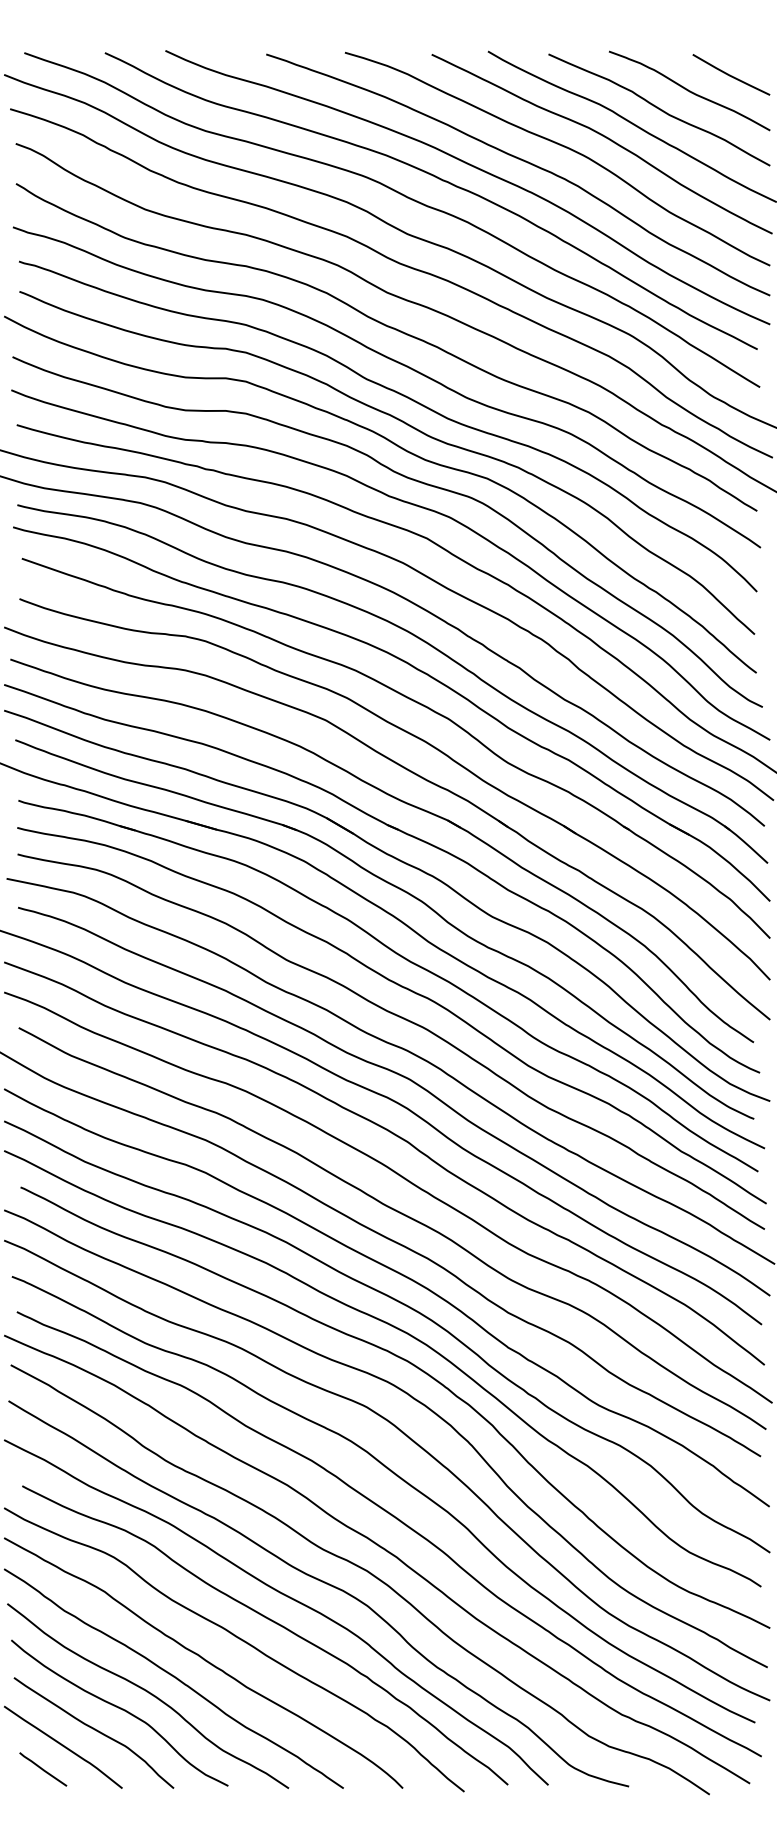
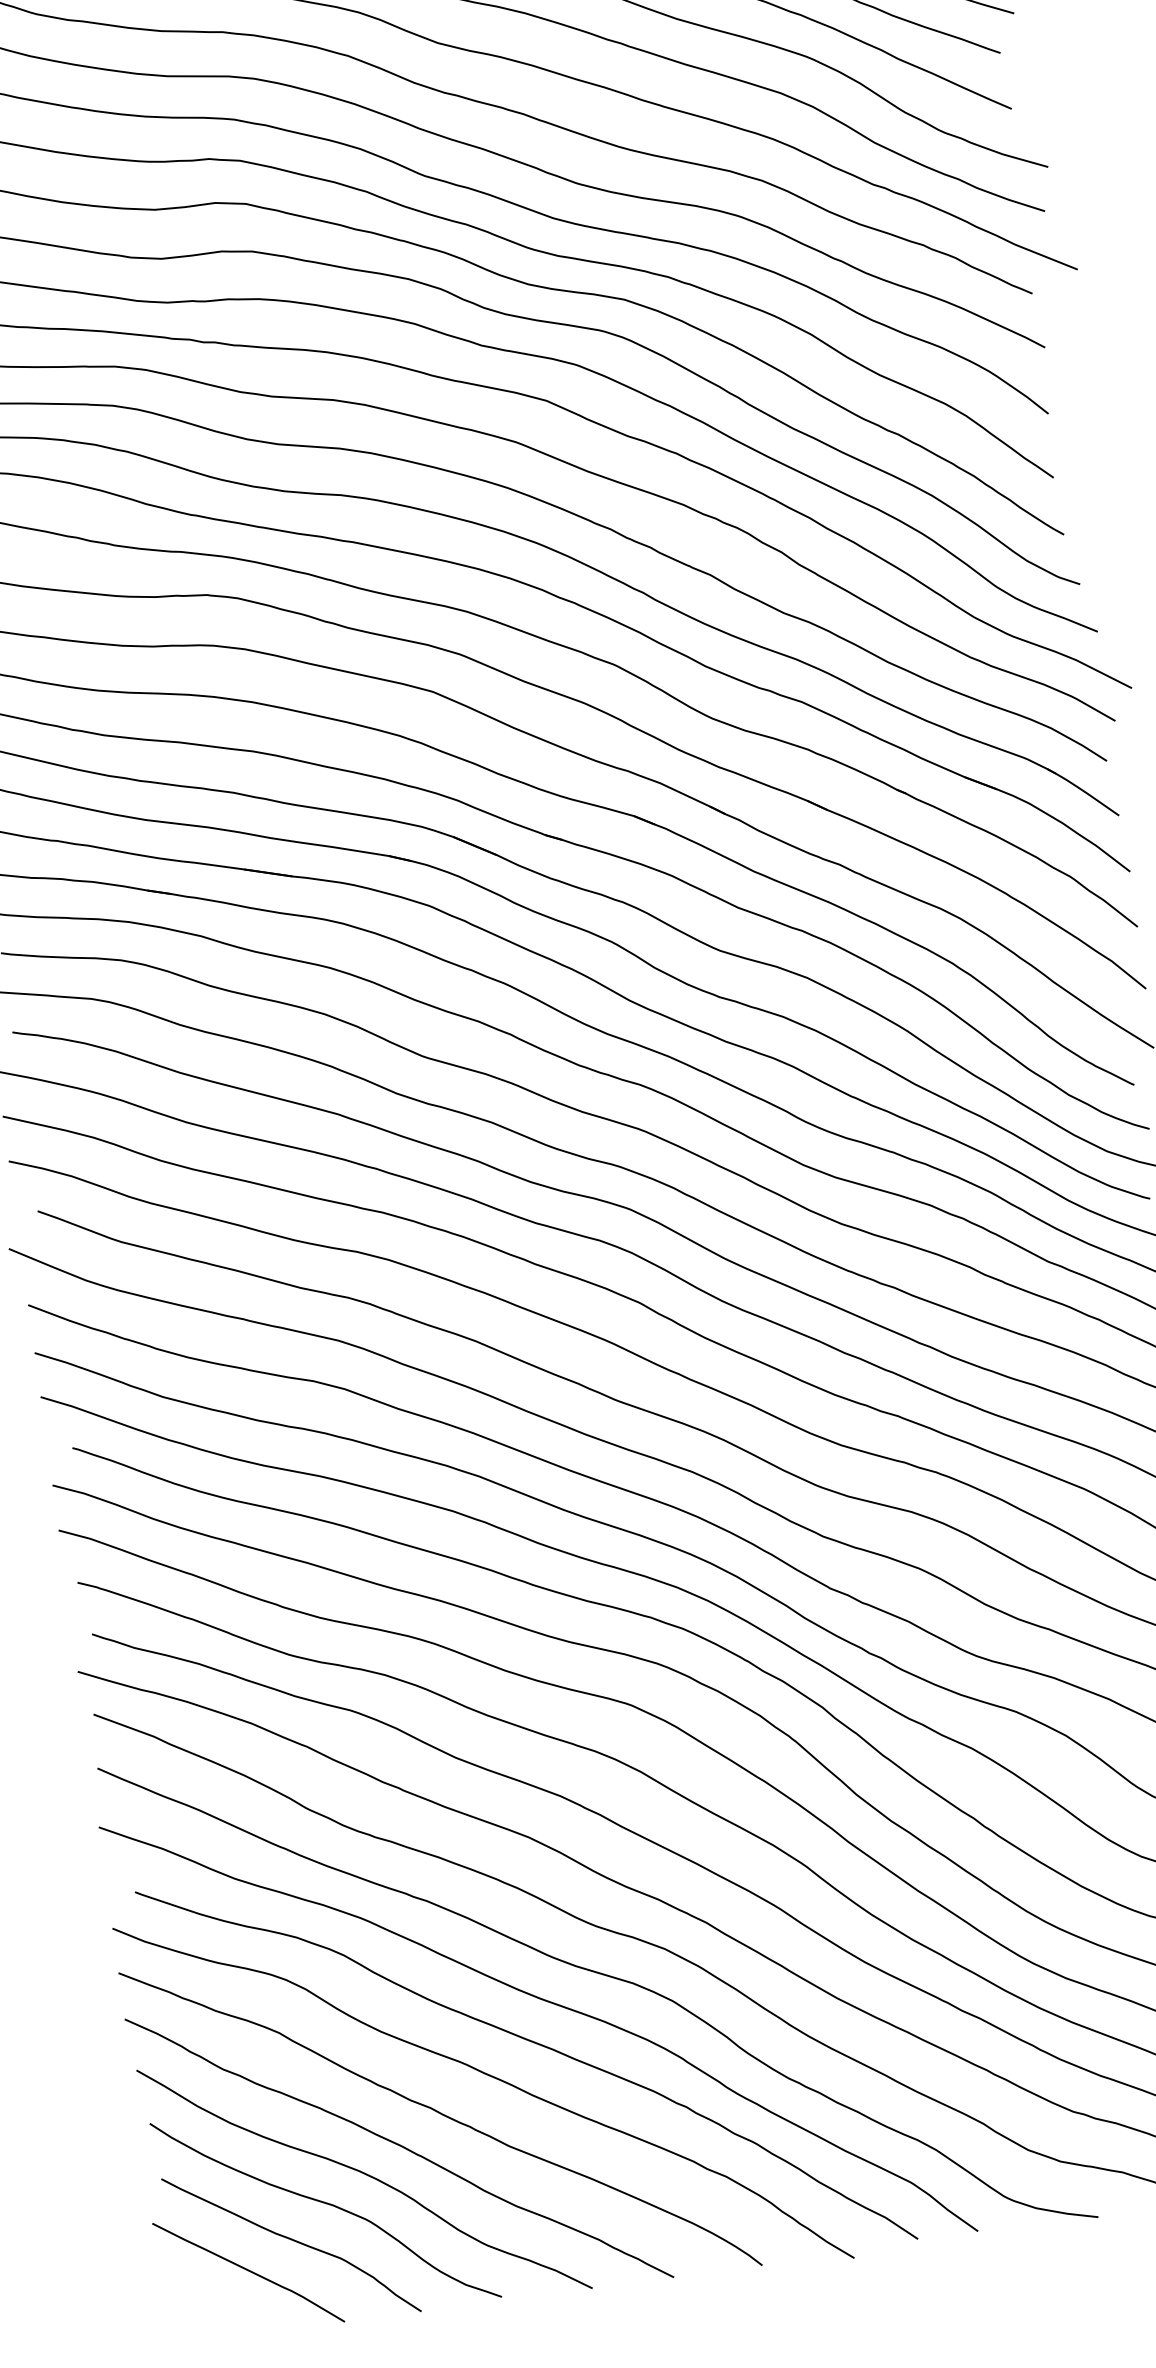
line: (43, 1769) -> (223, 2309), removed

